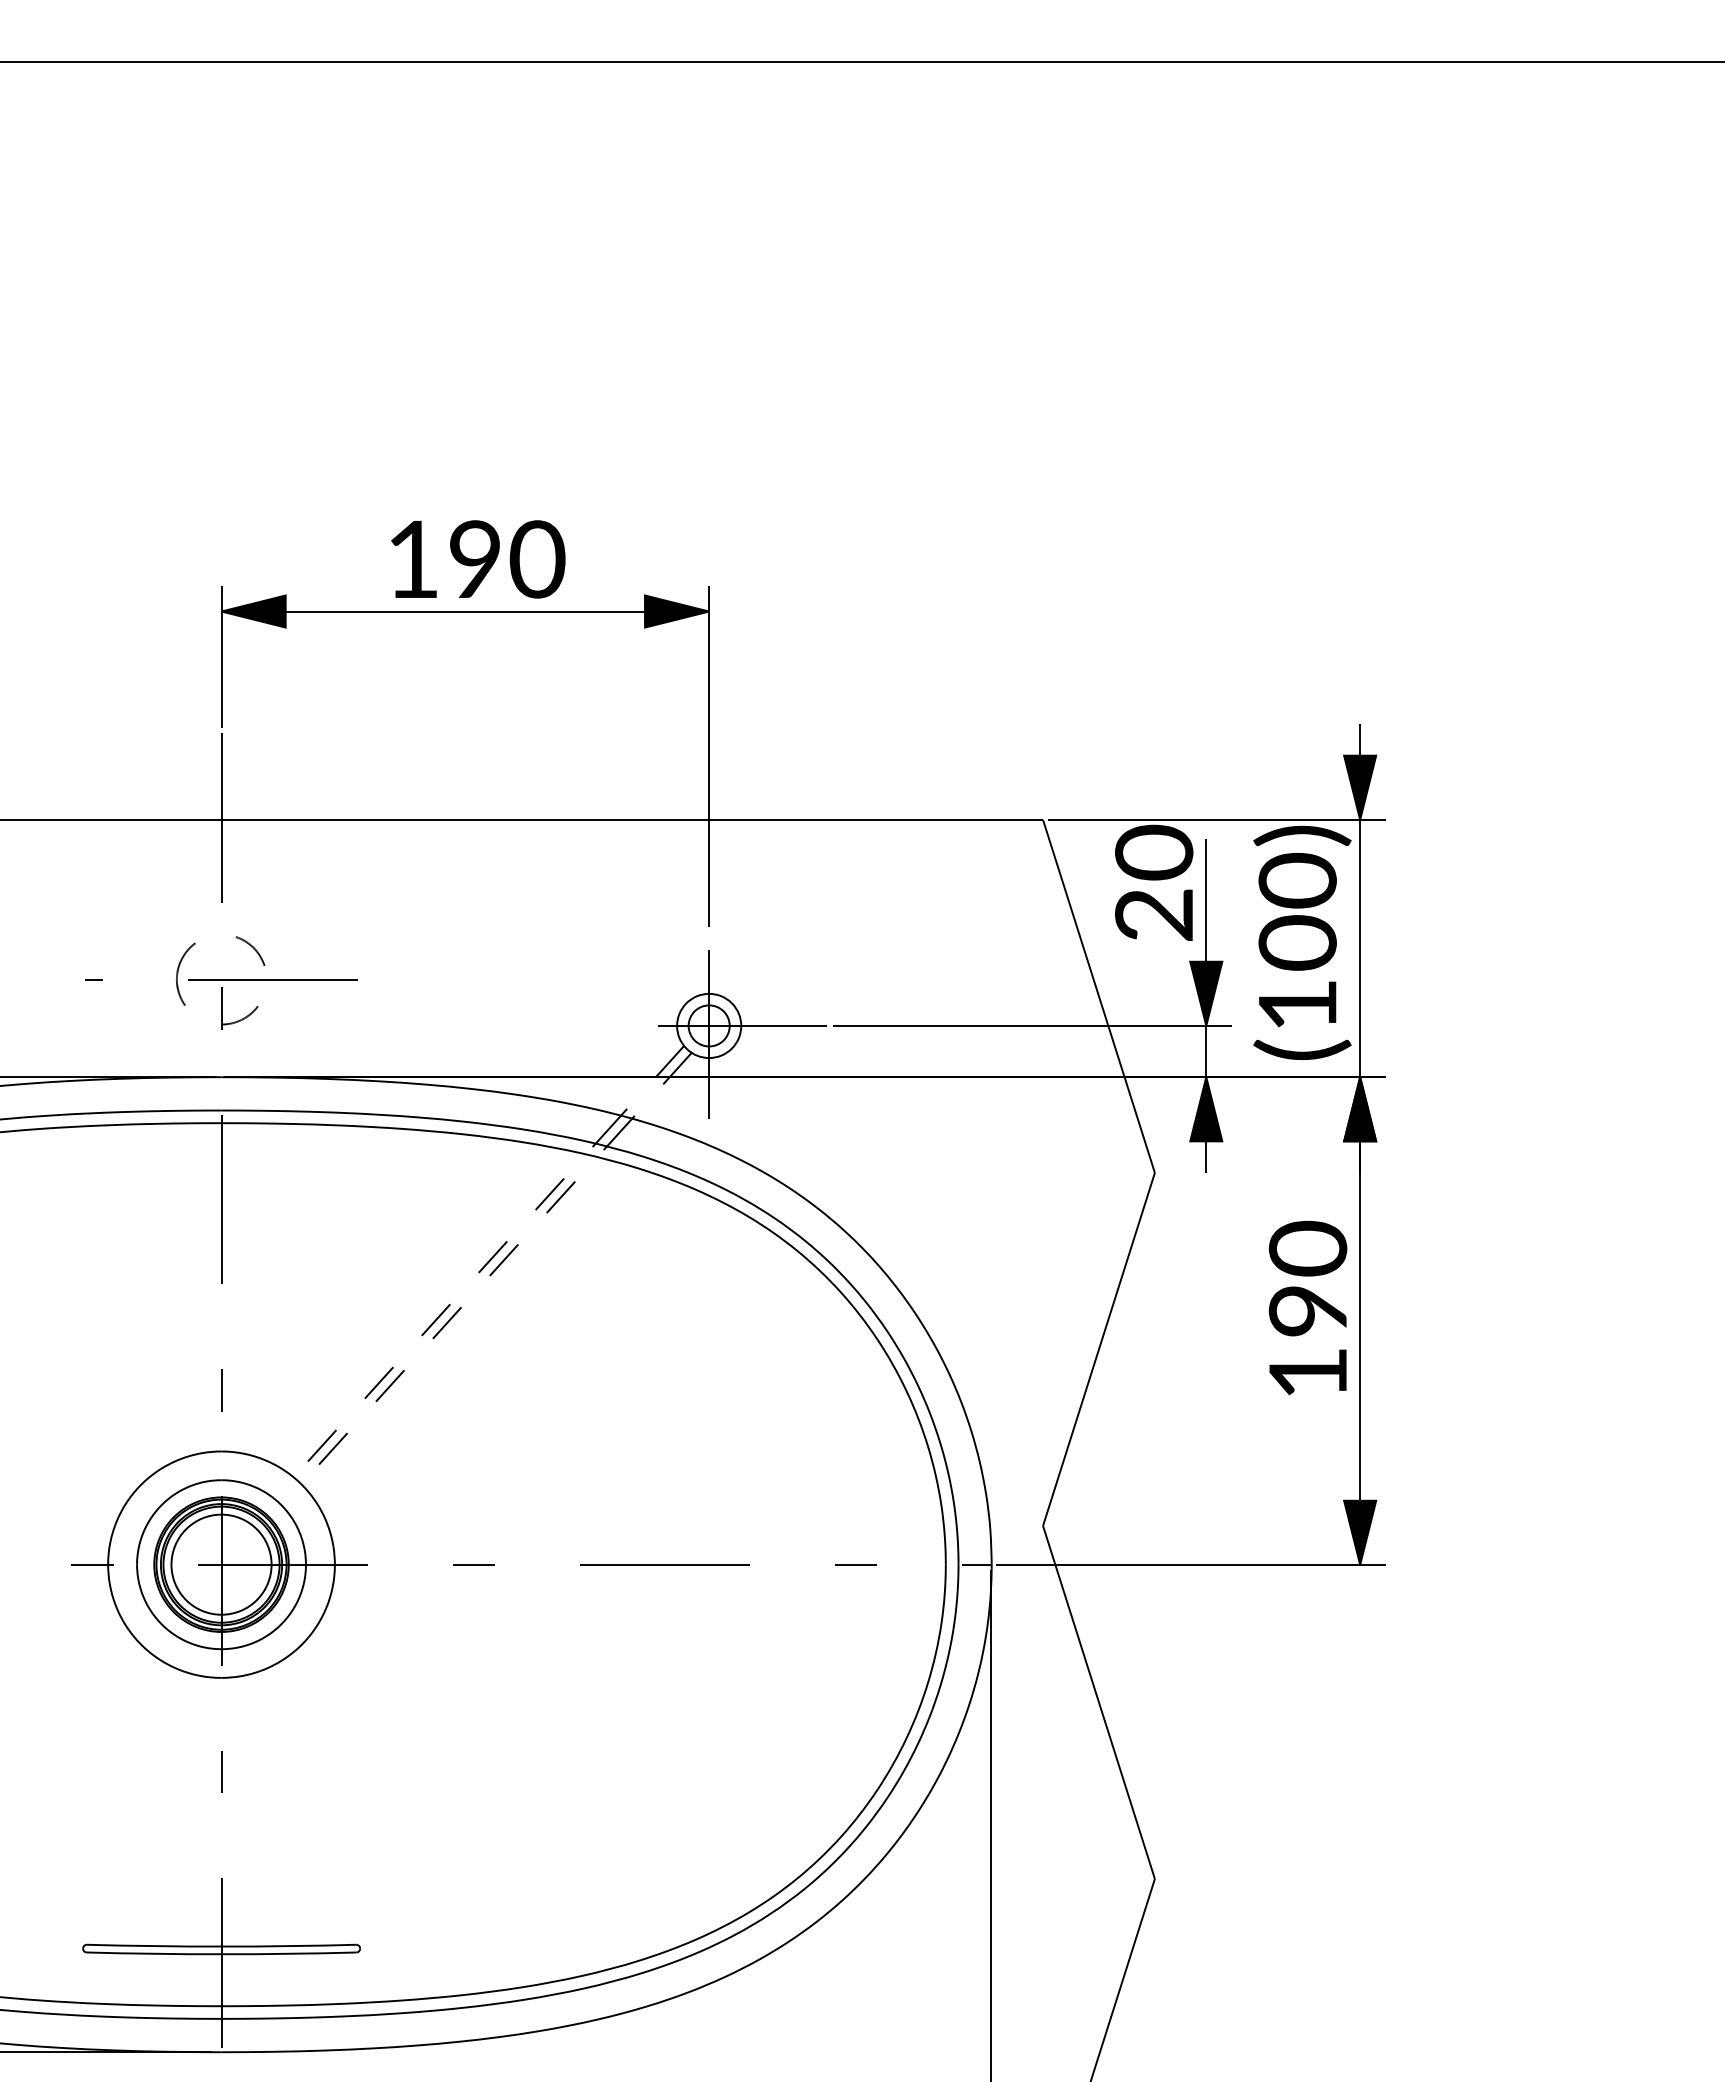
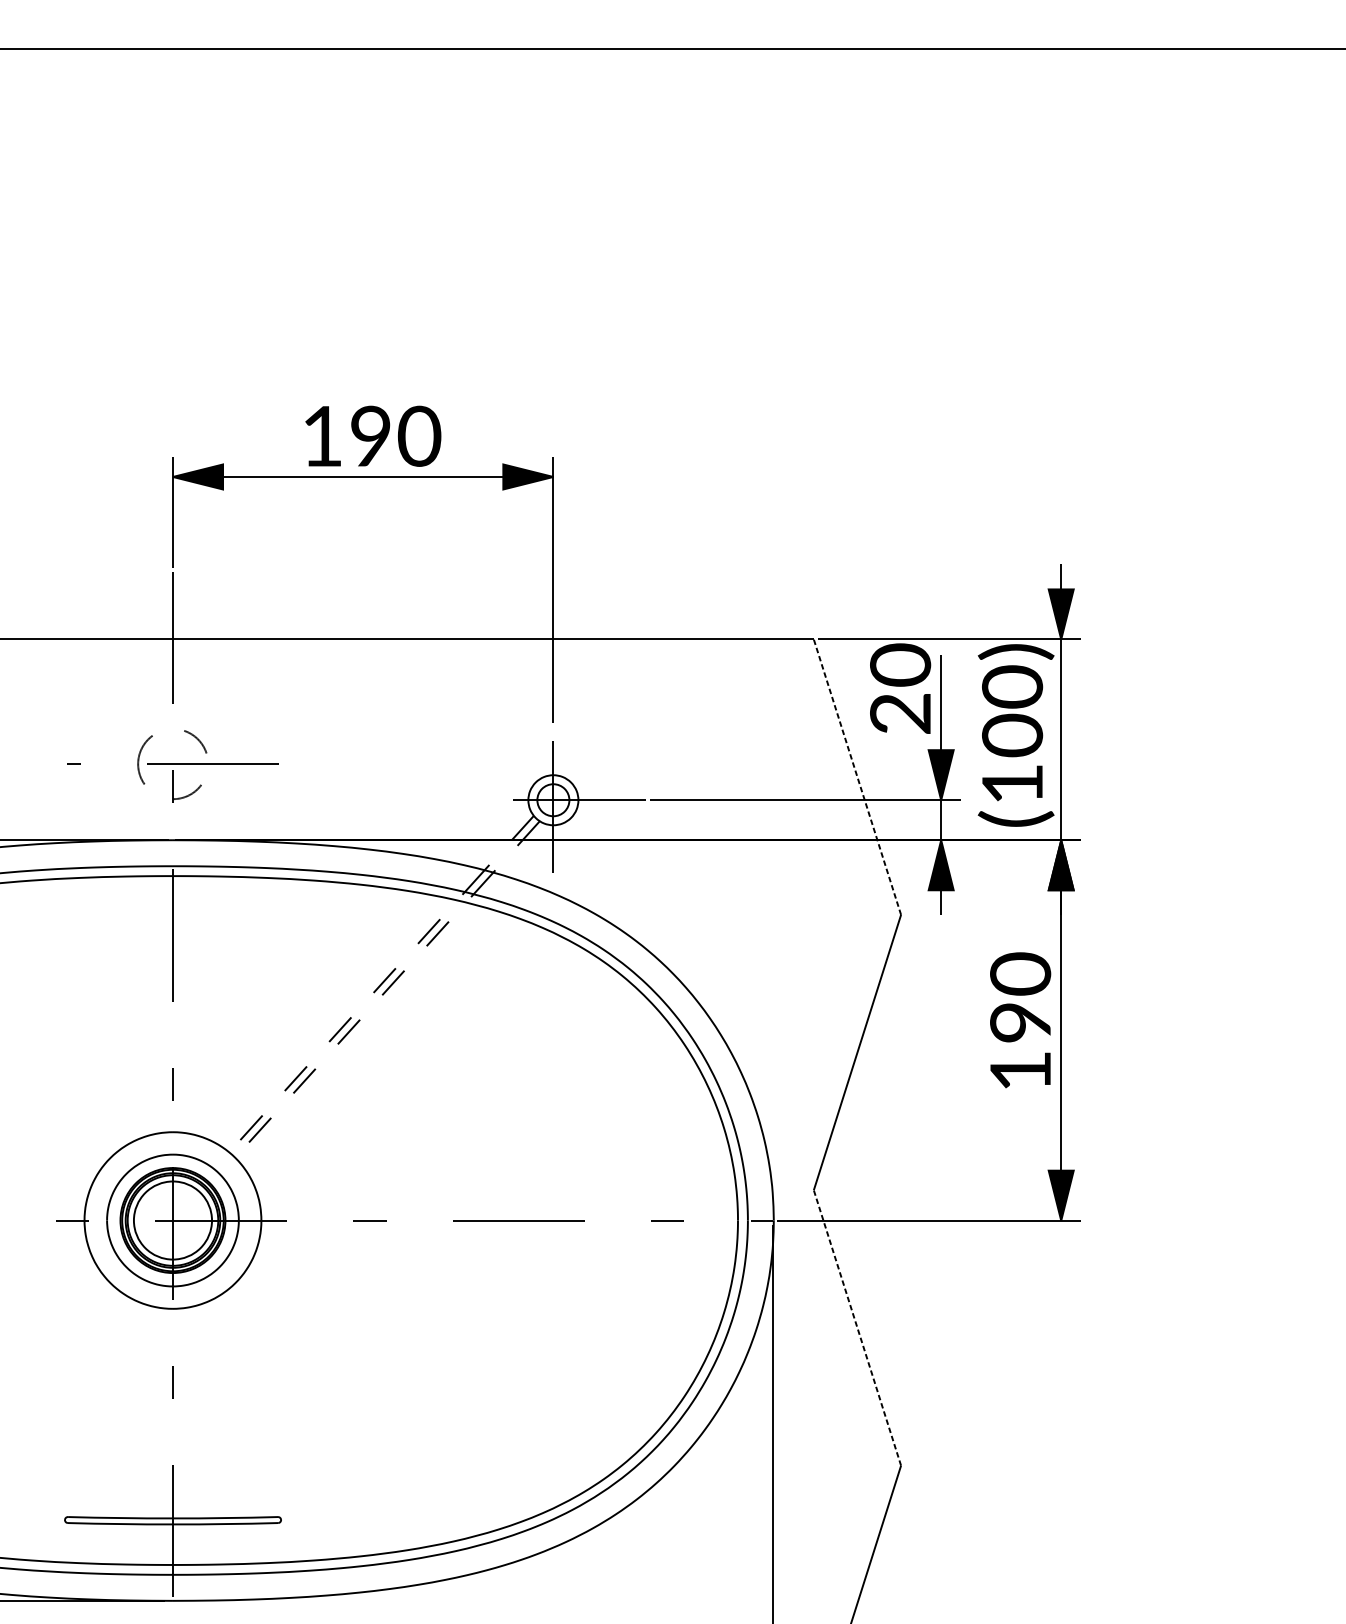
line: (1098, 995) -> (857, 776), solid -> dashed
line: (1098, 1701) -> (857, 1327), solid -> dashed

